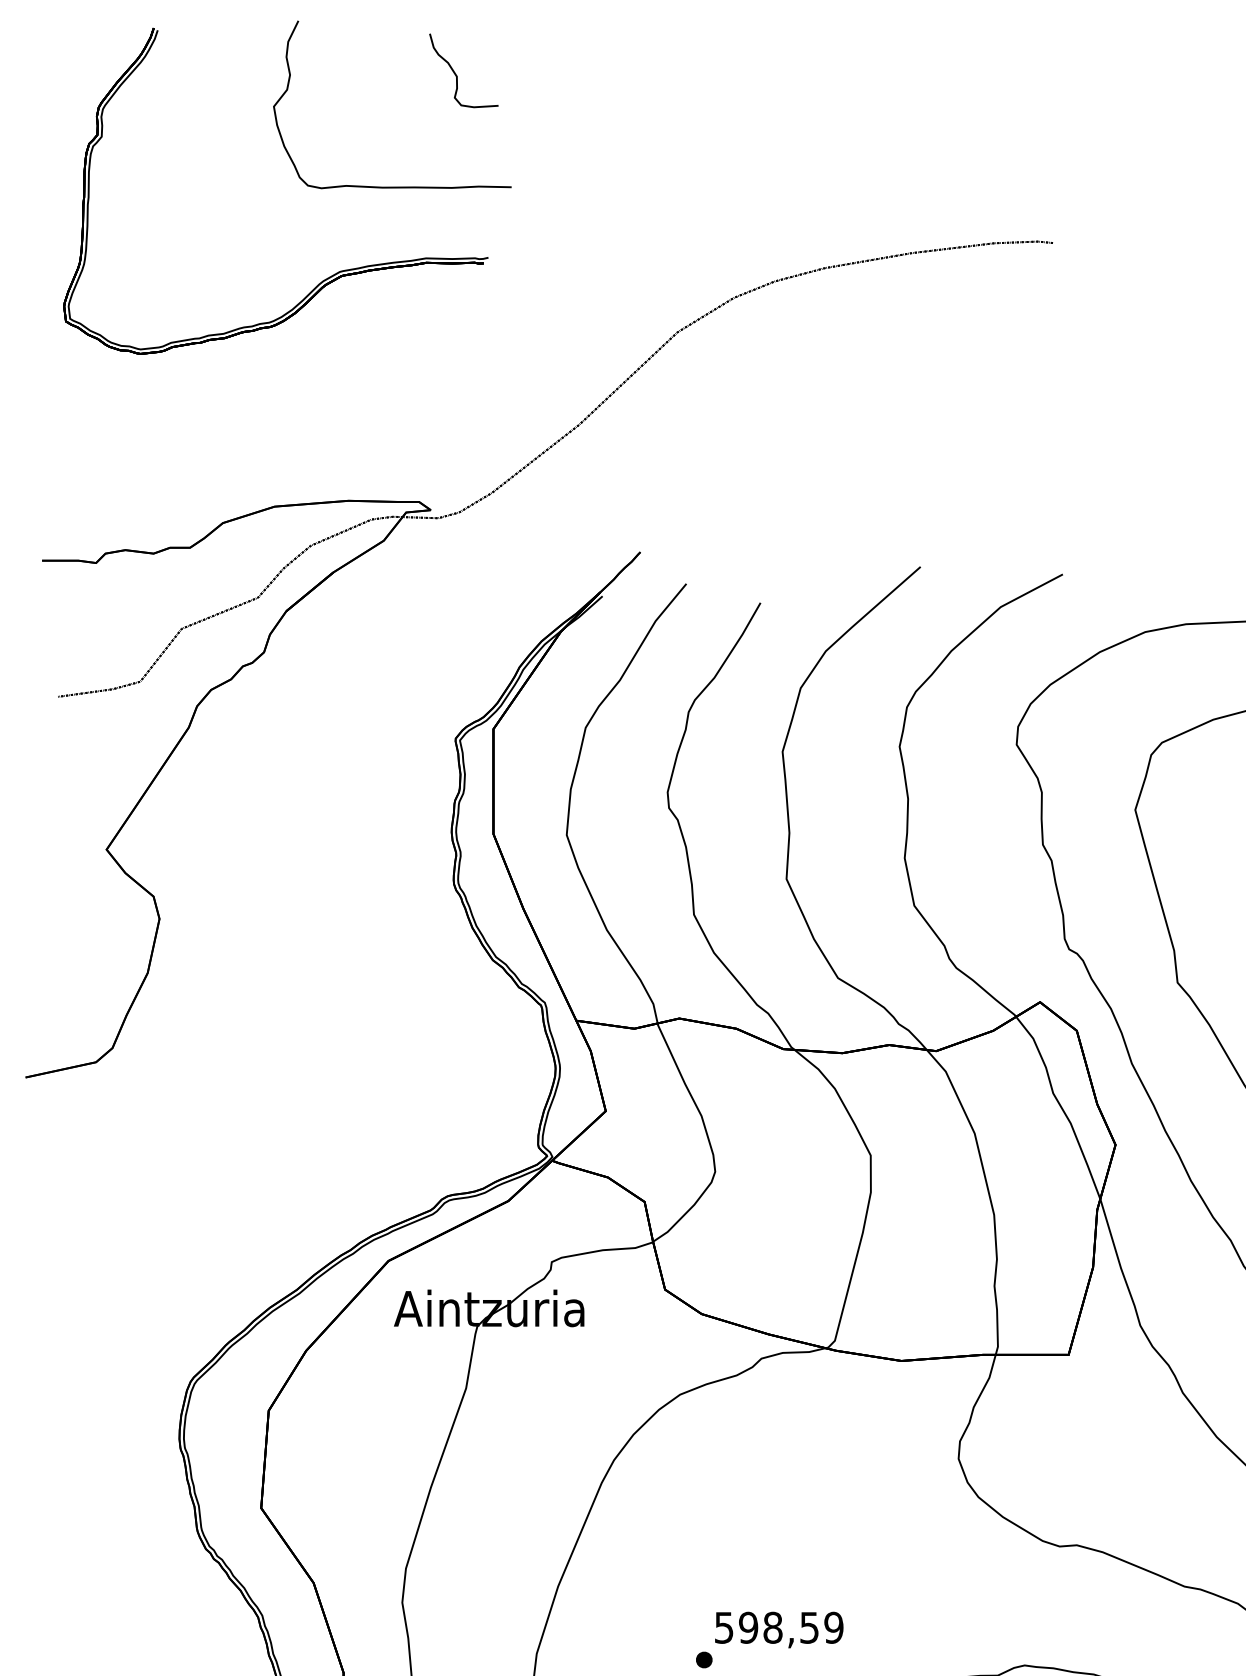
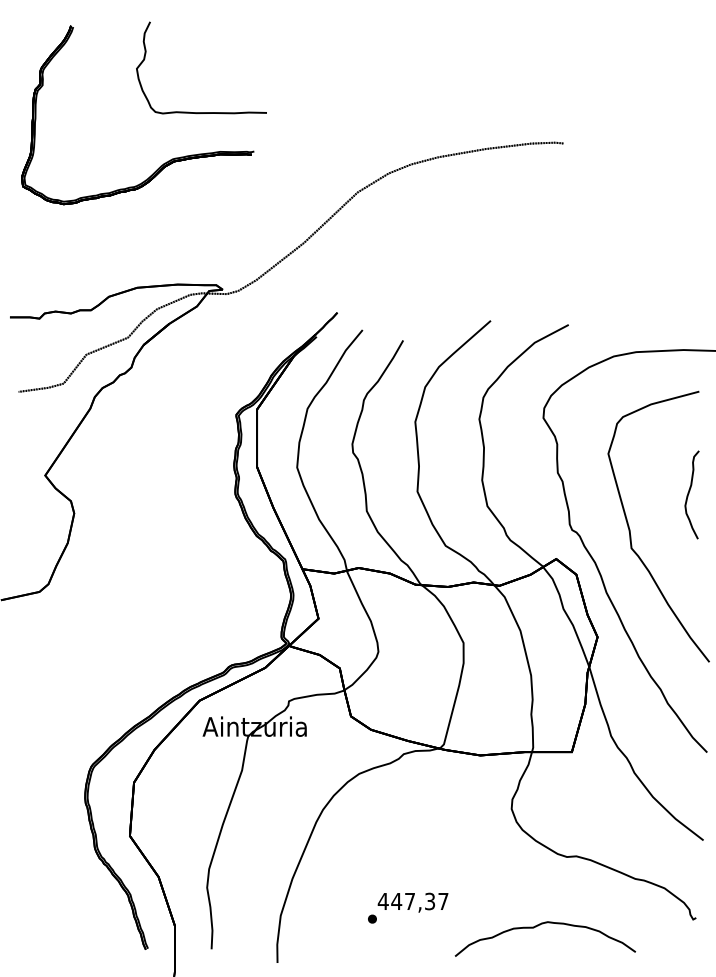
part: (463, 71) -> (240, 49), removed
text: (777, 1627) -> (412, 901), 598,59 -> 447,37

